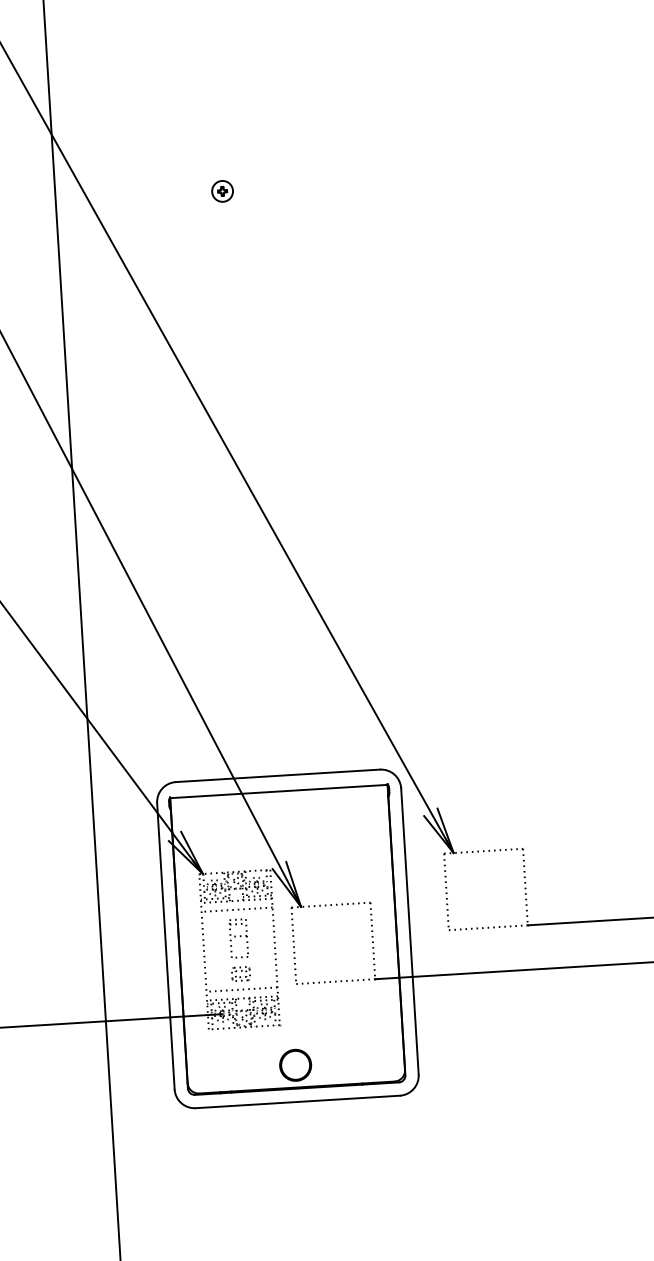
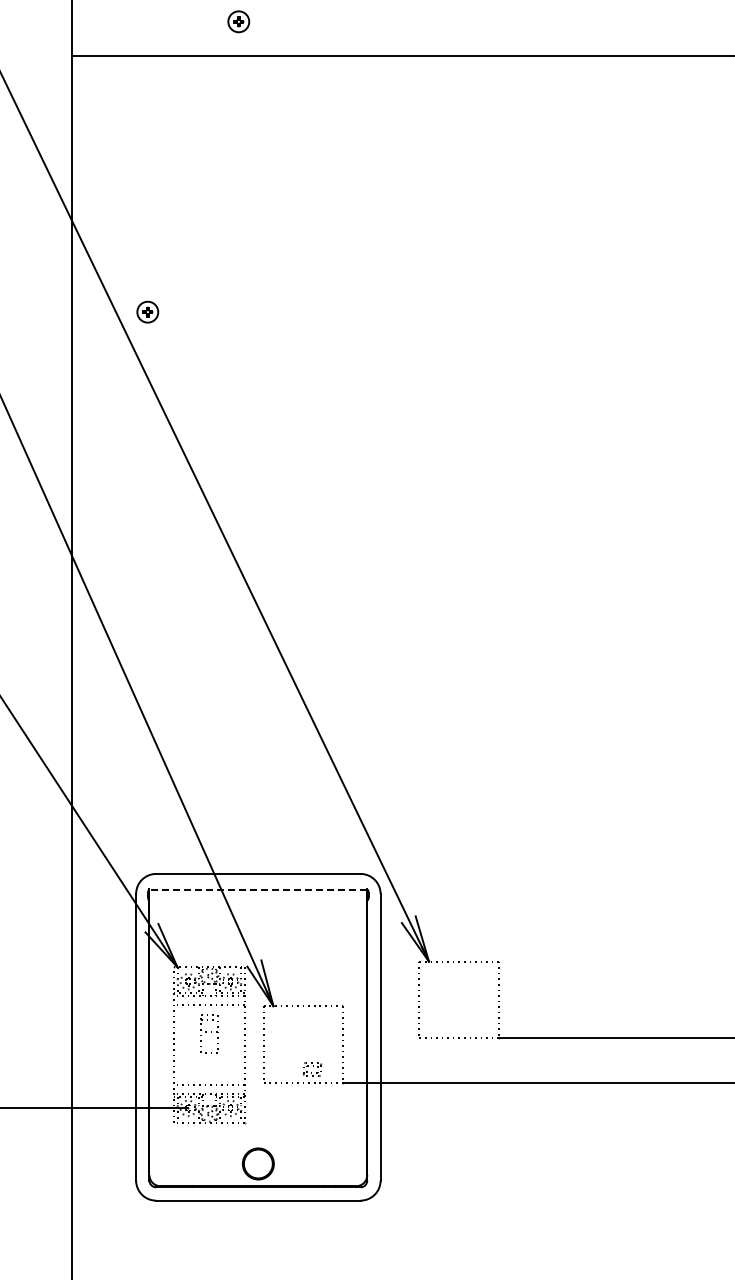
part: (222, 190) -> (147, 311), moved
line: (279, 791) -> (258, 889), solid -> dashed
part: (241, 974) -> (312, 1069), moved

